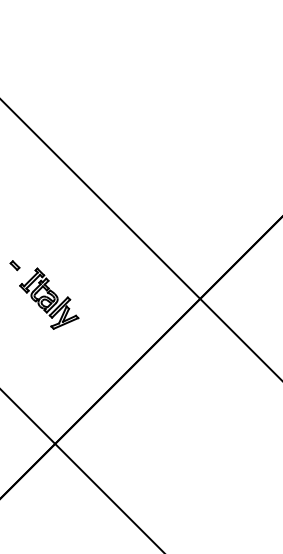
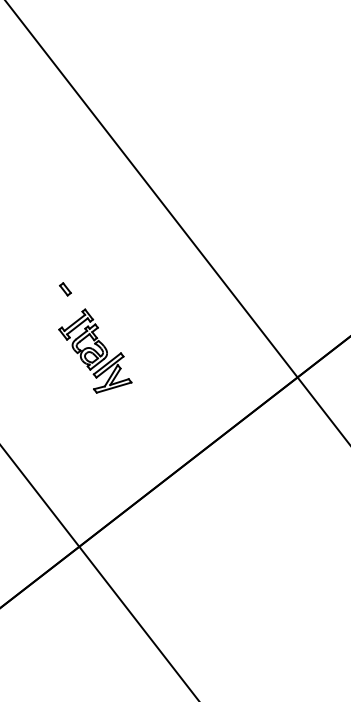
part: (14, 265) -> (64, 289), moved

